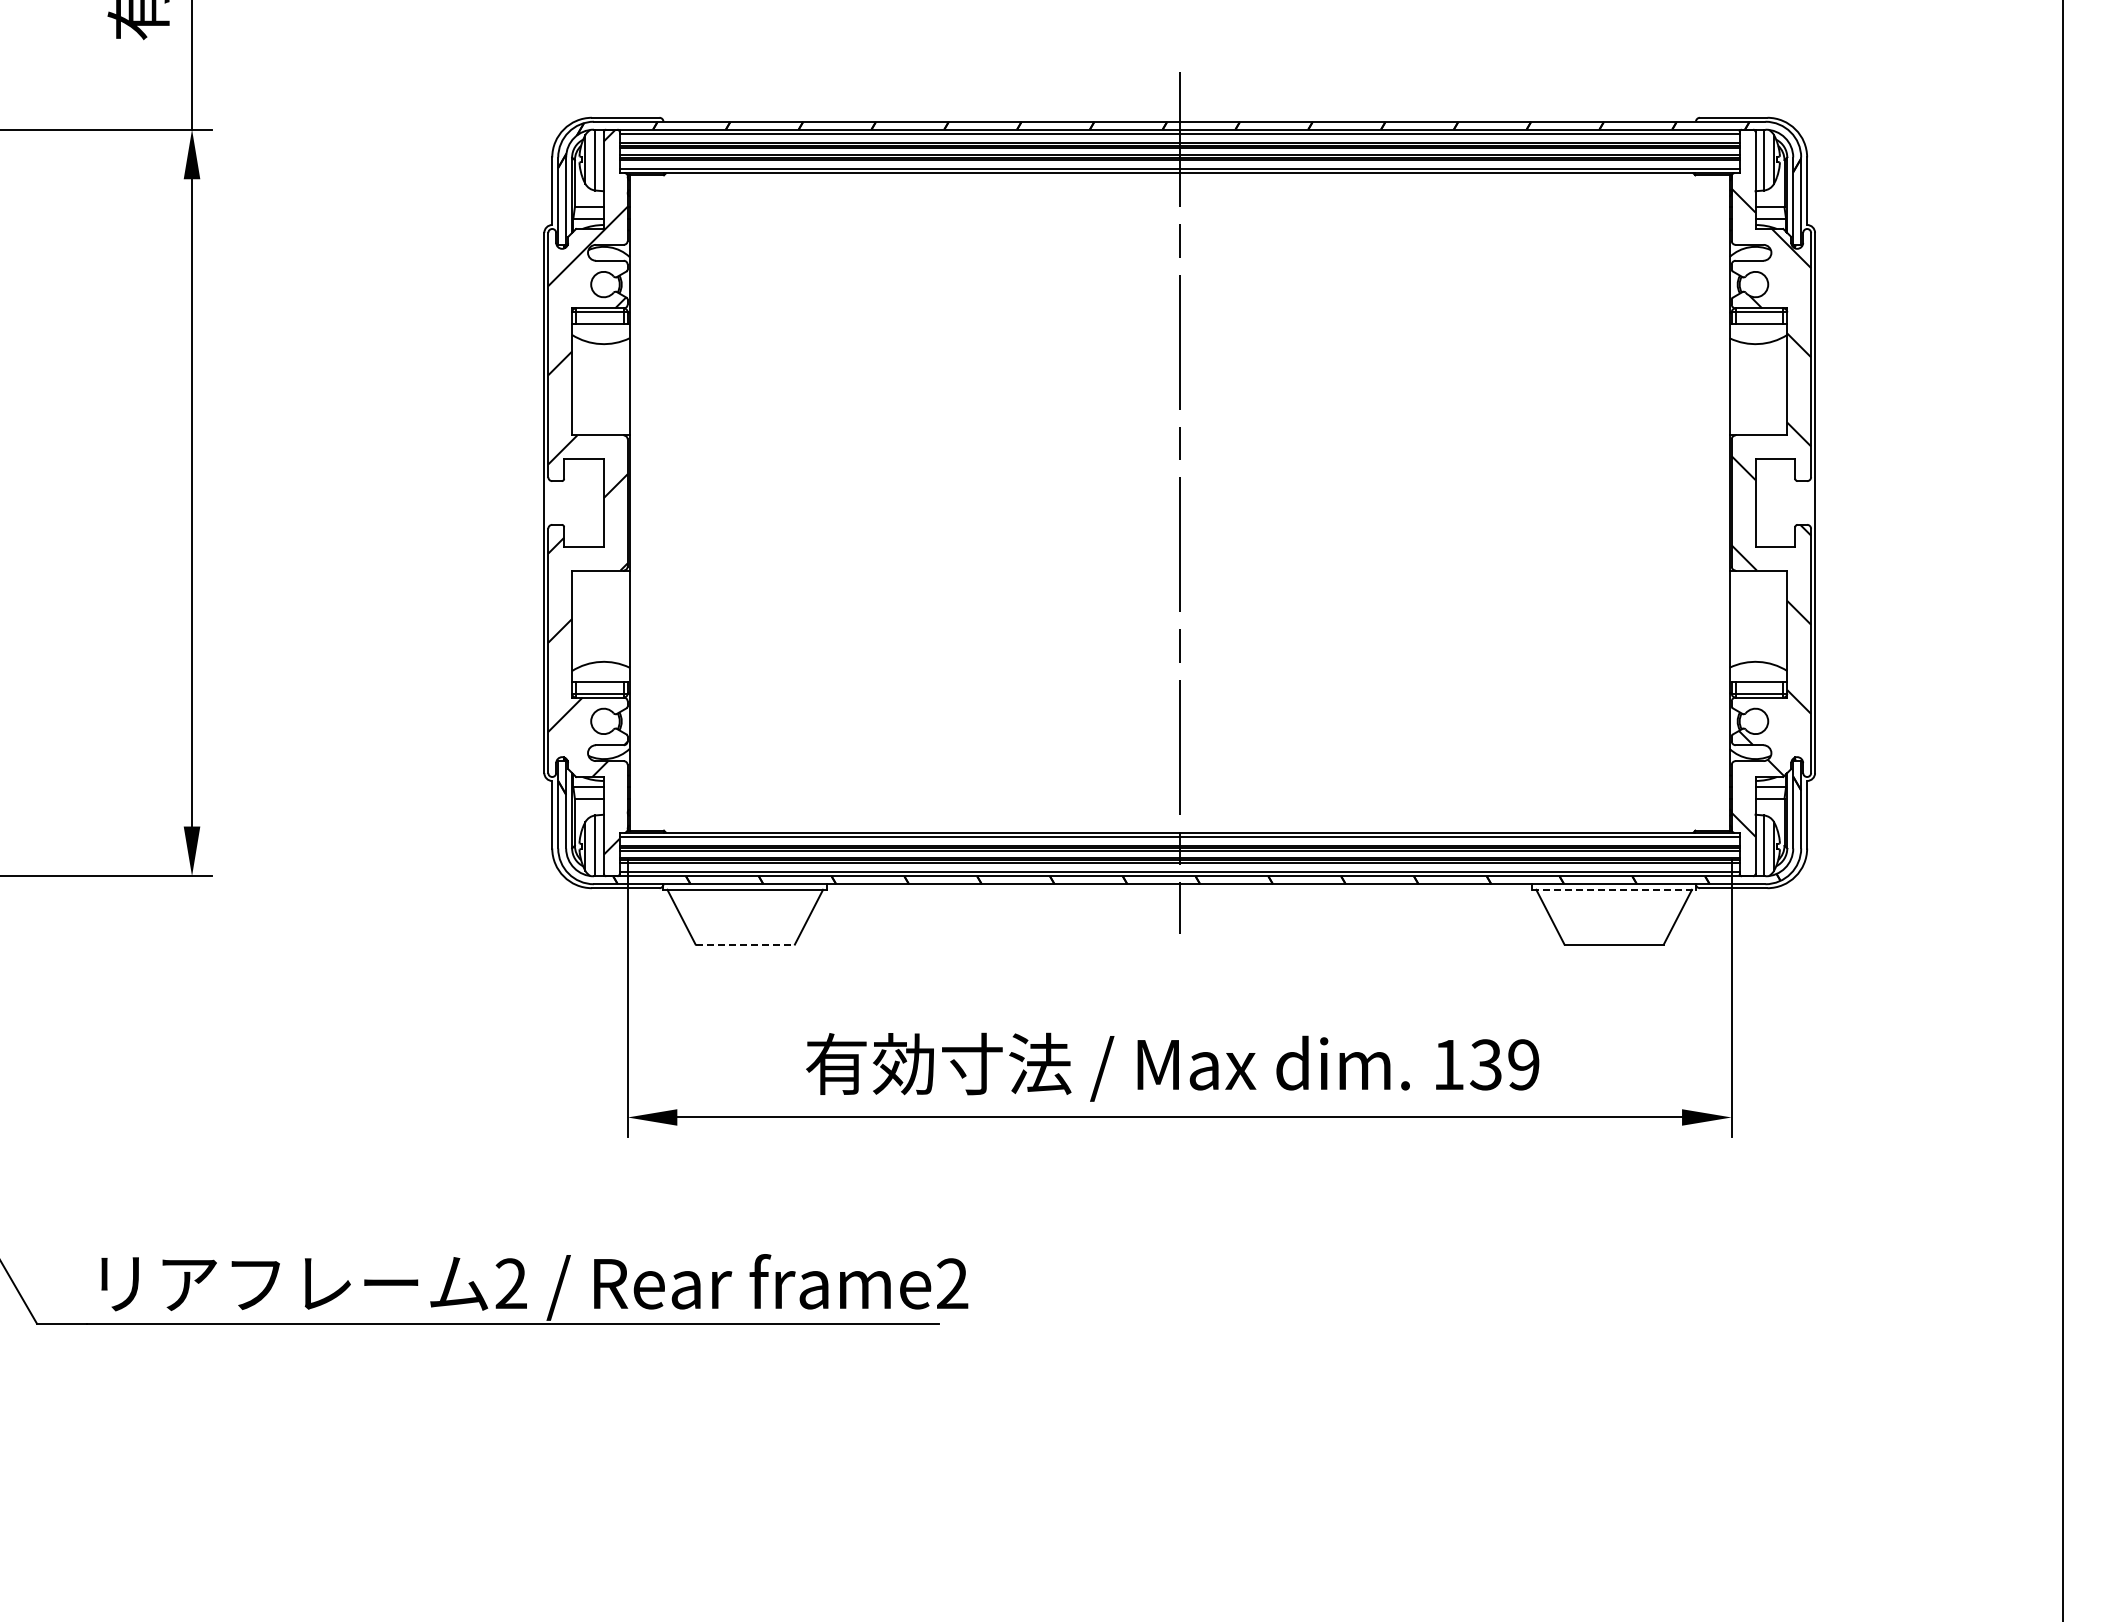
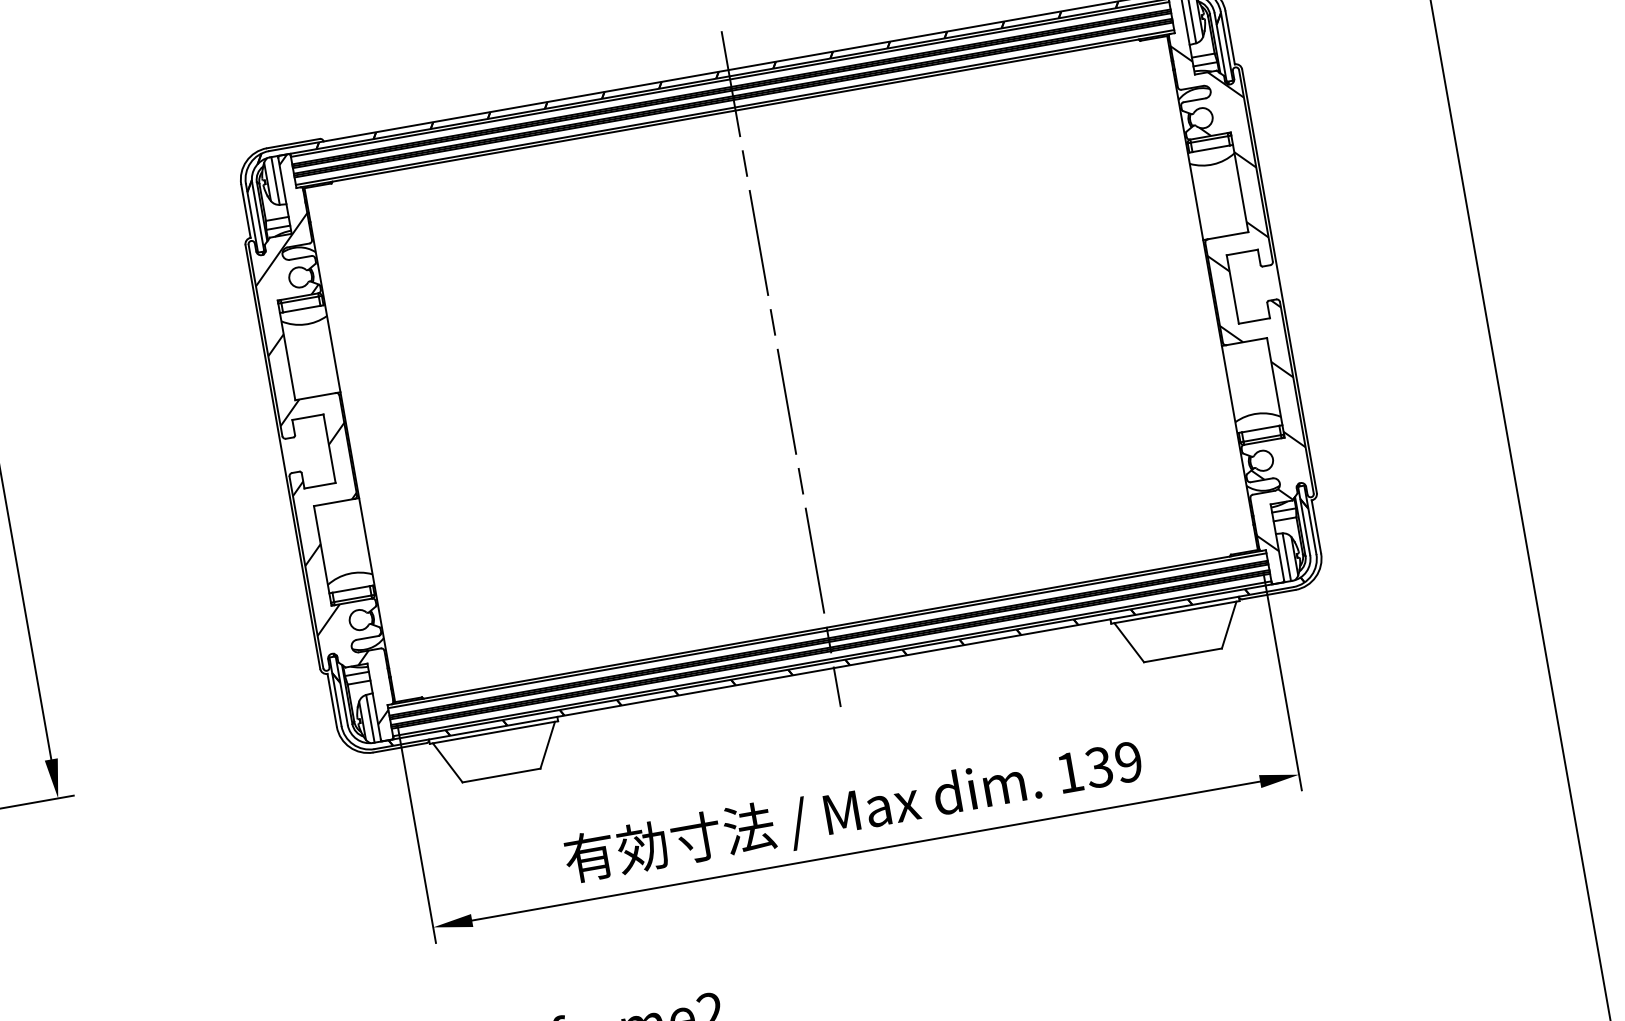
line: (1614, 889) -> (1175, 612), dashed -> solid
line: (745, 944) -> (501, 775), dashed -> solid

